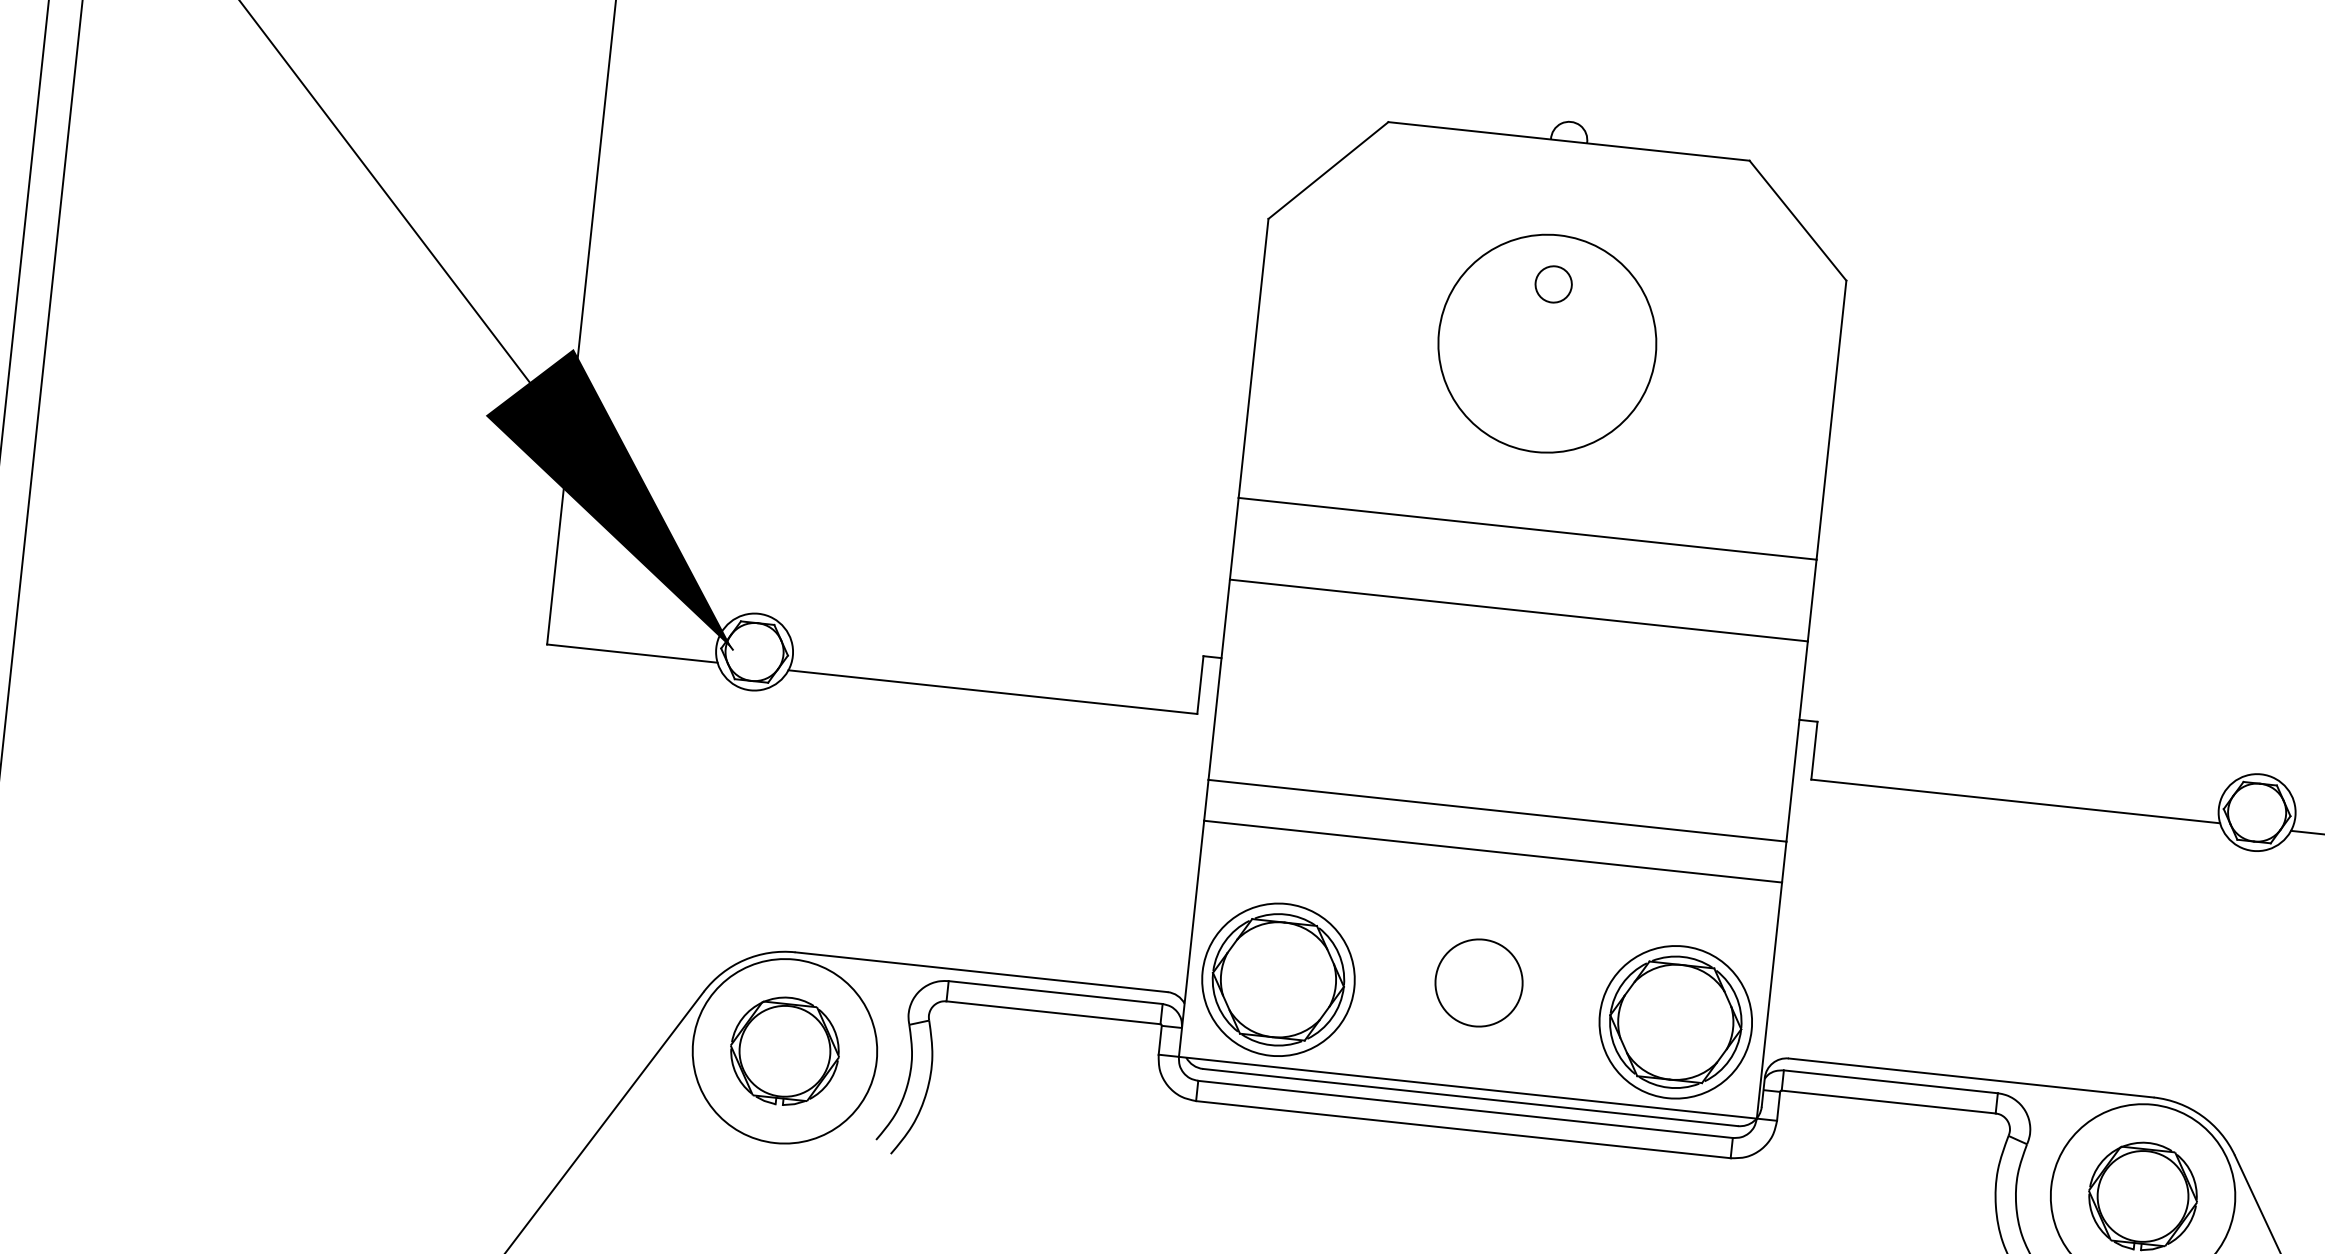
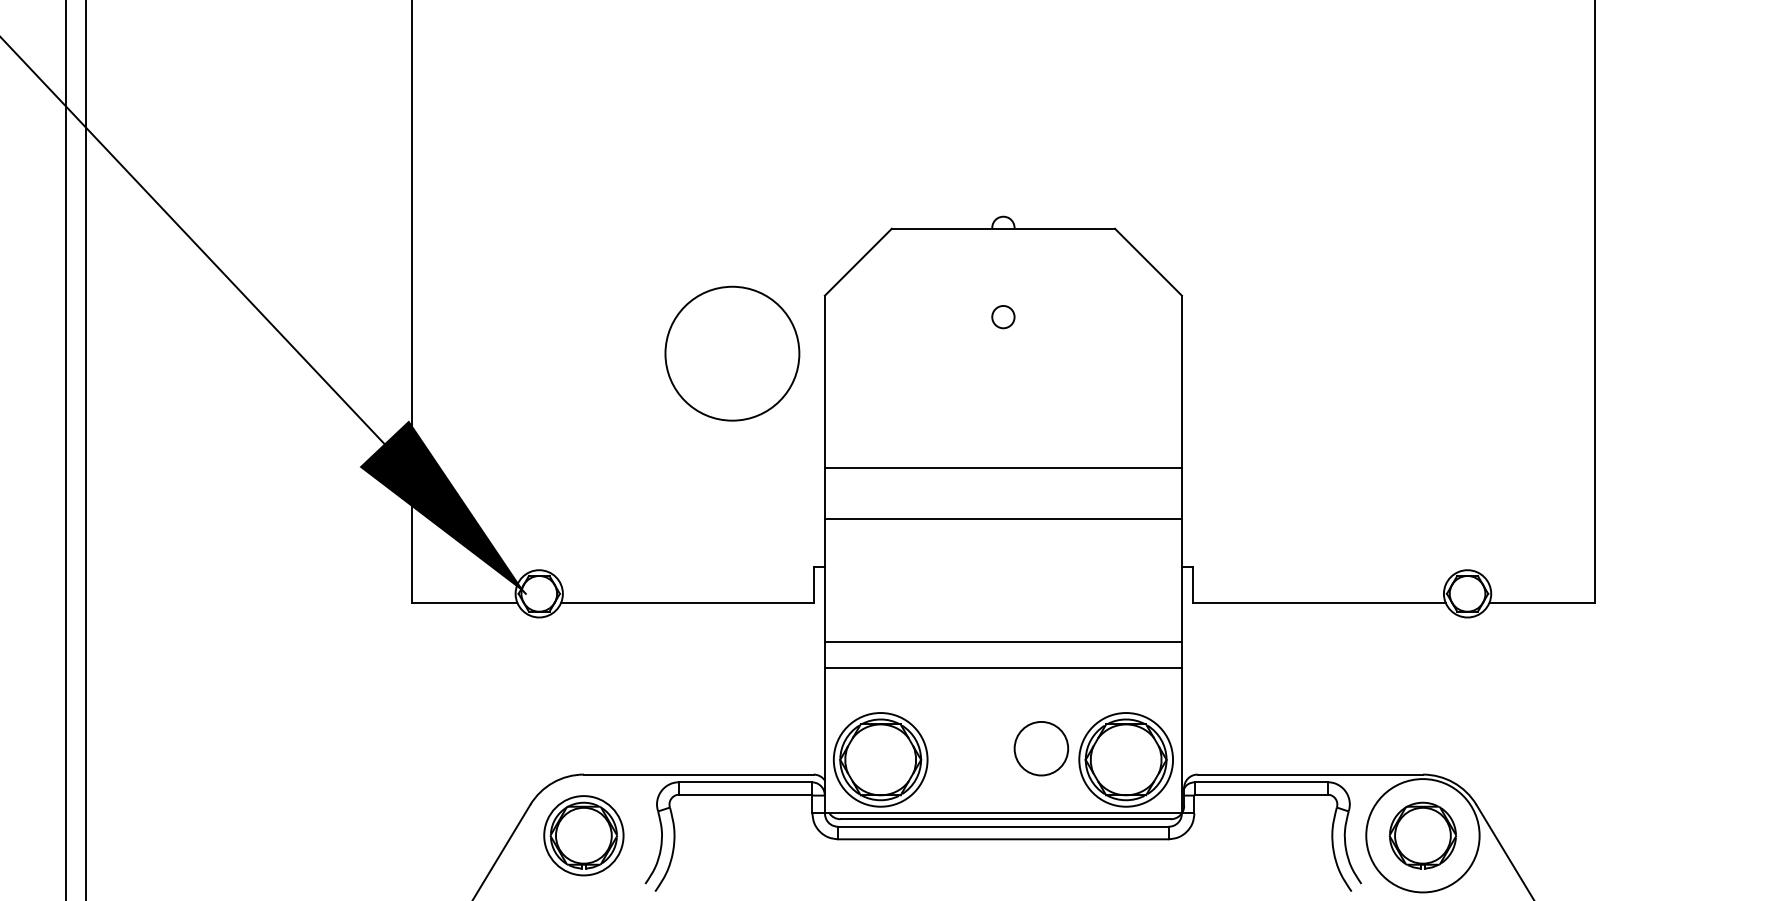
circle: (1547, 343) -> (732, 353), moved
circle: (1479, 982) -> (1041, 748), moved
circle: (784, 1050) -> (583, 835), size x0.7

